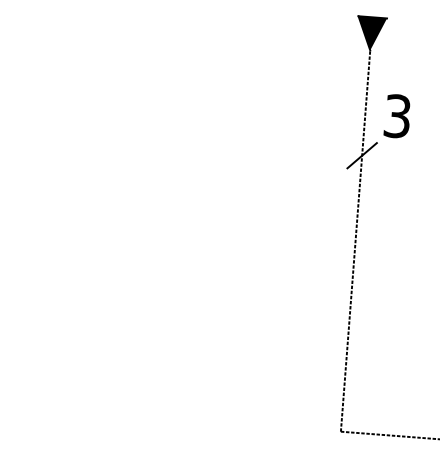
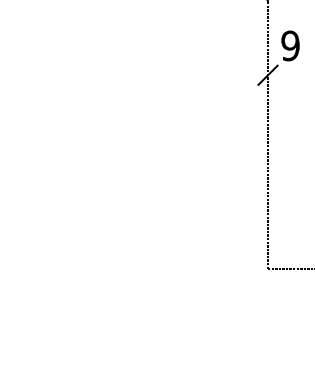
text: (397, 115) -> (290, 45), 3 -> 9

